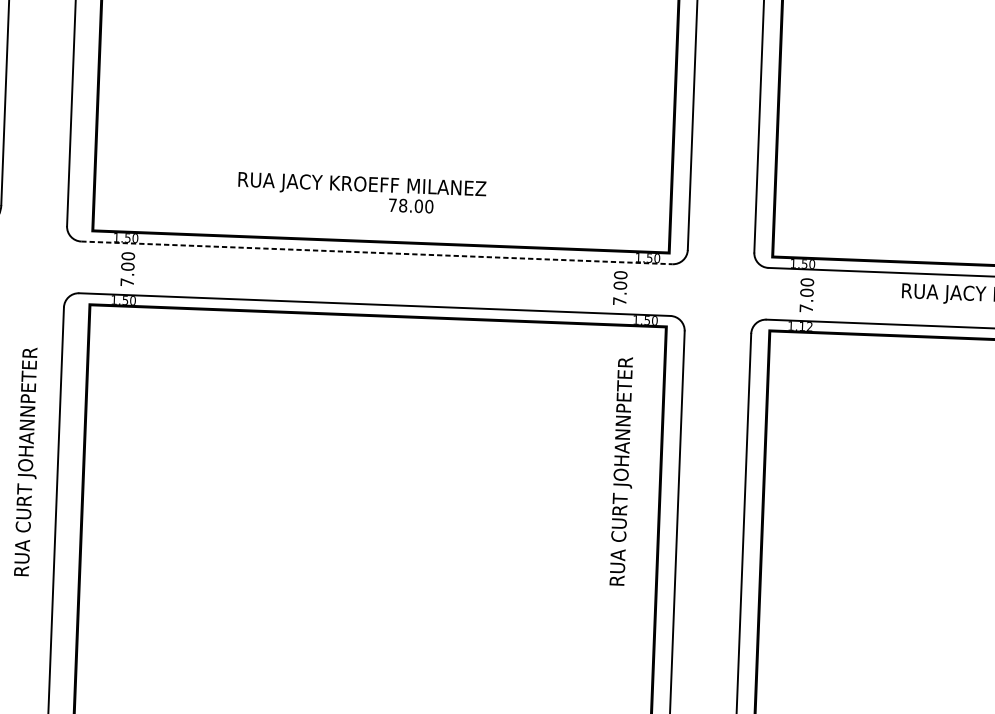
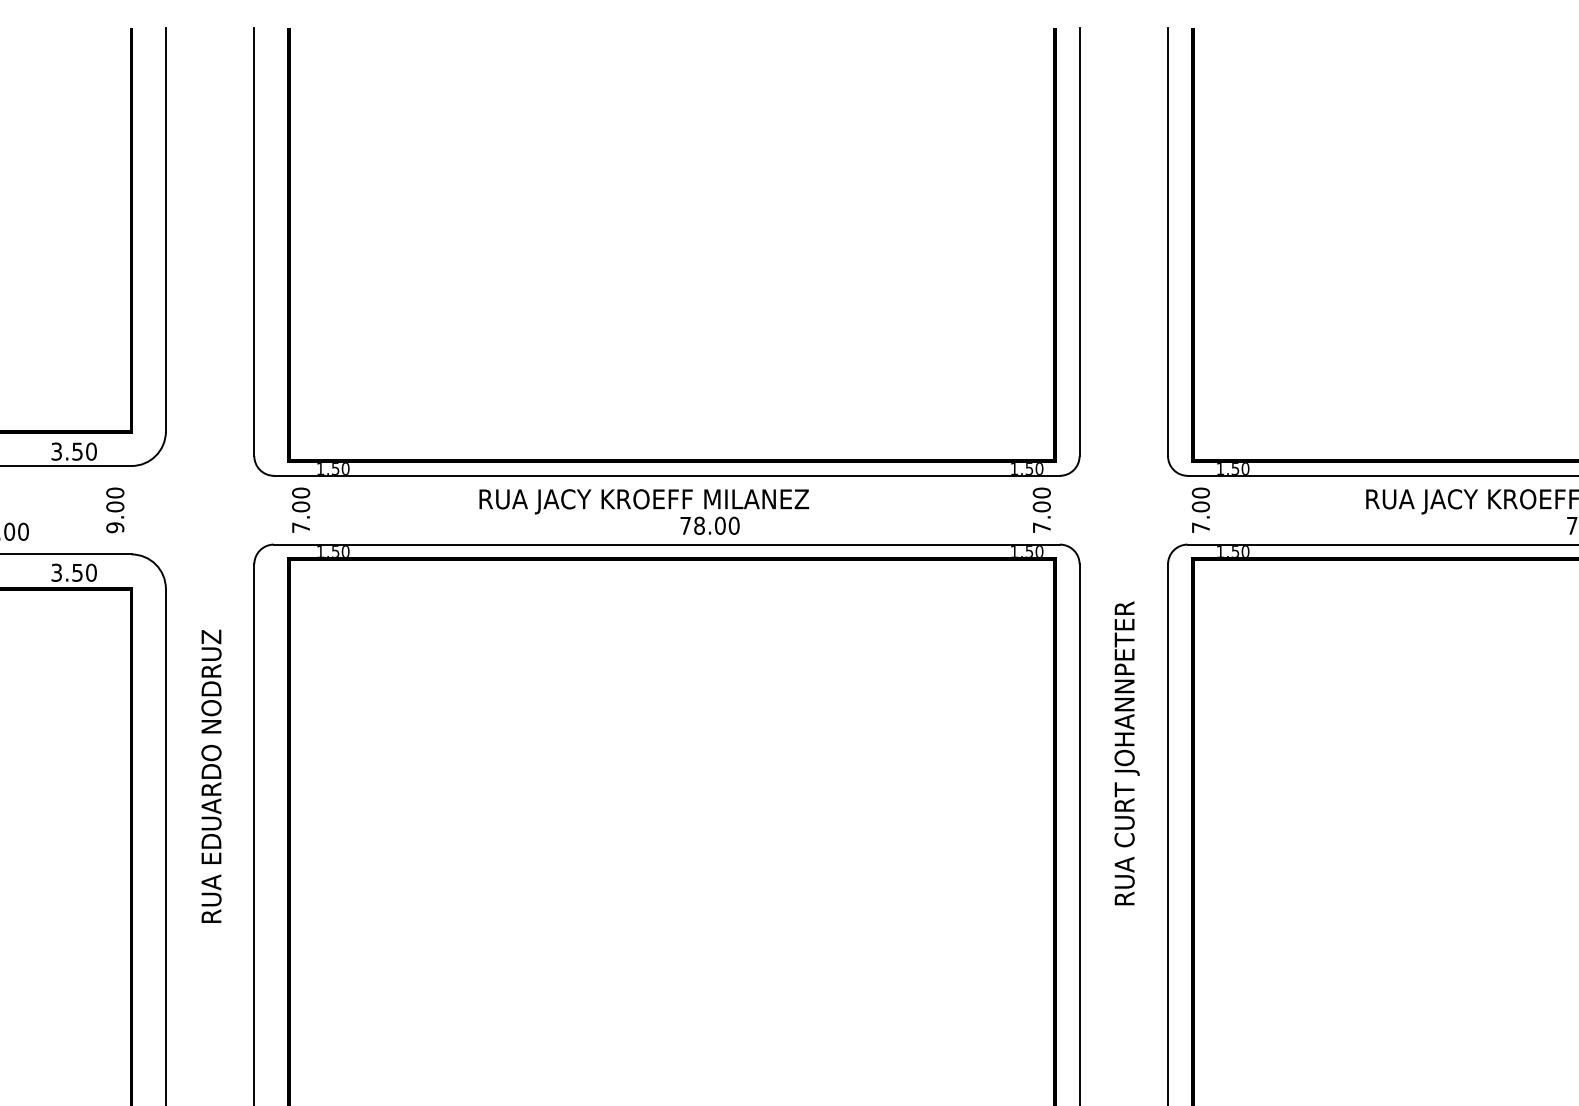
text: (361, 193) -> (643, 511), moved
line: (376, 252) -> (666, 475), dashed -> solid
text: (128, 268) -> (301, 509), moved
text: (620, 287) -> (1041, 509), moved
text: (806, 294) -> (1200, 509), moved
text: (806, 326) -> (1240, 551), 1.12 -> 1.50
text: (28, 439) -> (213, 741), RUA CURT JOHANNPETER -> RUA EDUARDO NODRUZ
text: (622, 471) -> (1126, 753), moved

